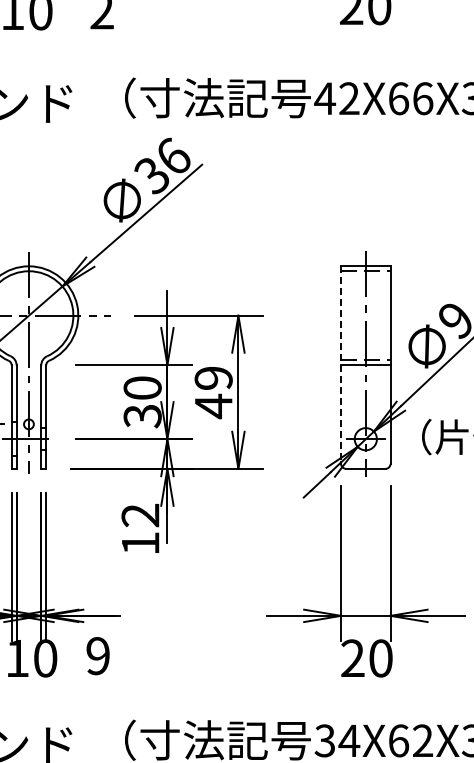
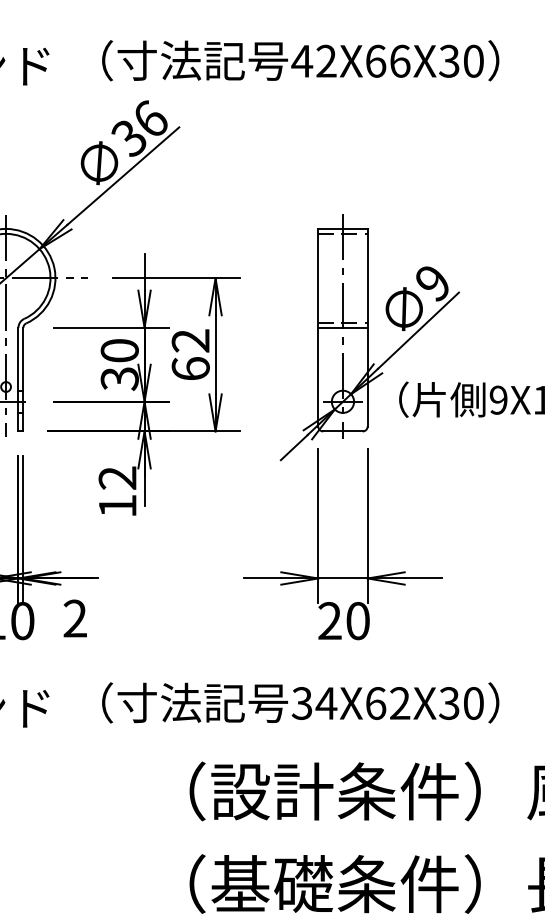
line: (341, 364) -> (318, 327), dashed -> solid
text: (213, 392) -> (190, 355), 49 -> 62
text: (97, 655) -> (74, 618), 9 -> 2

